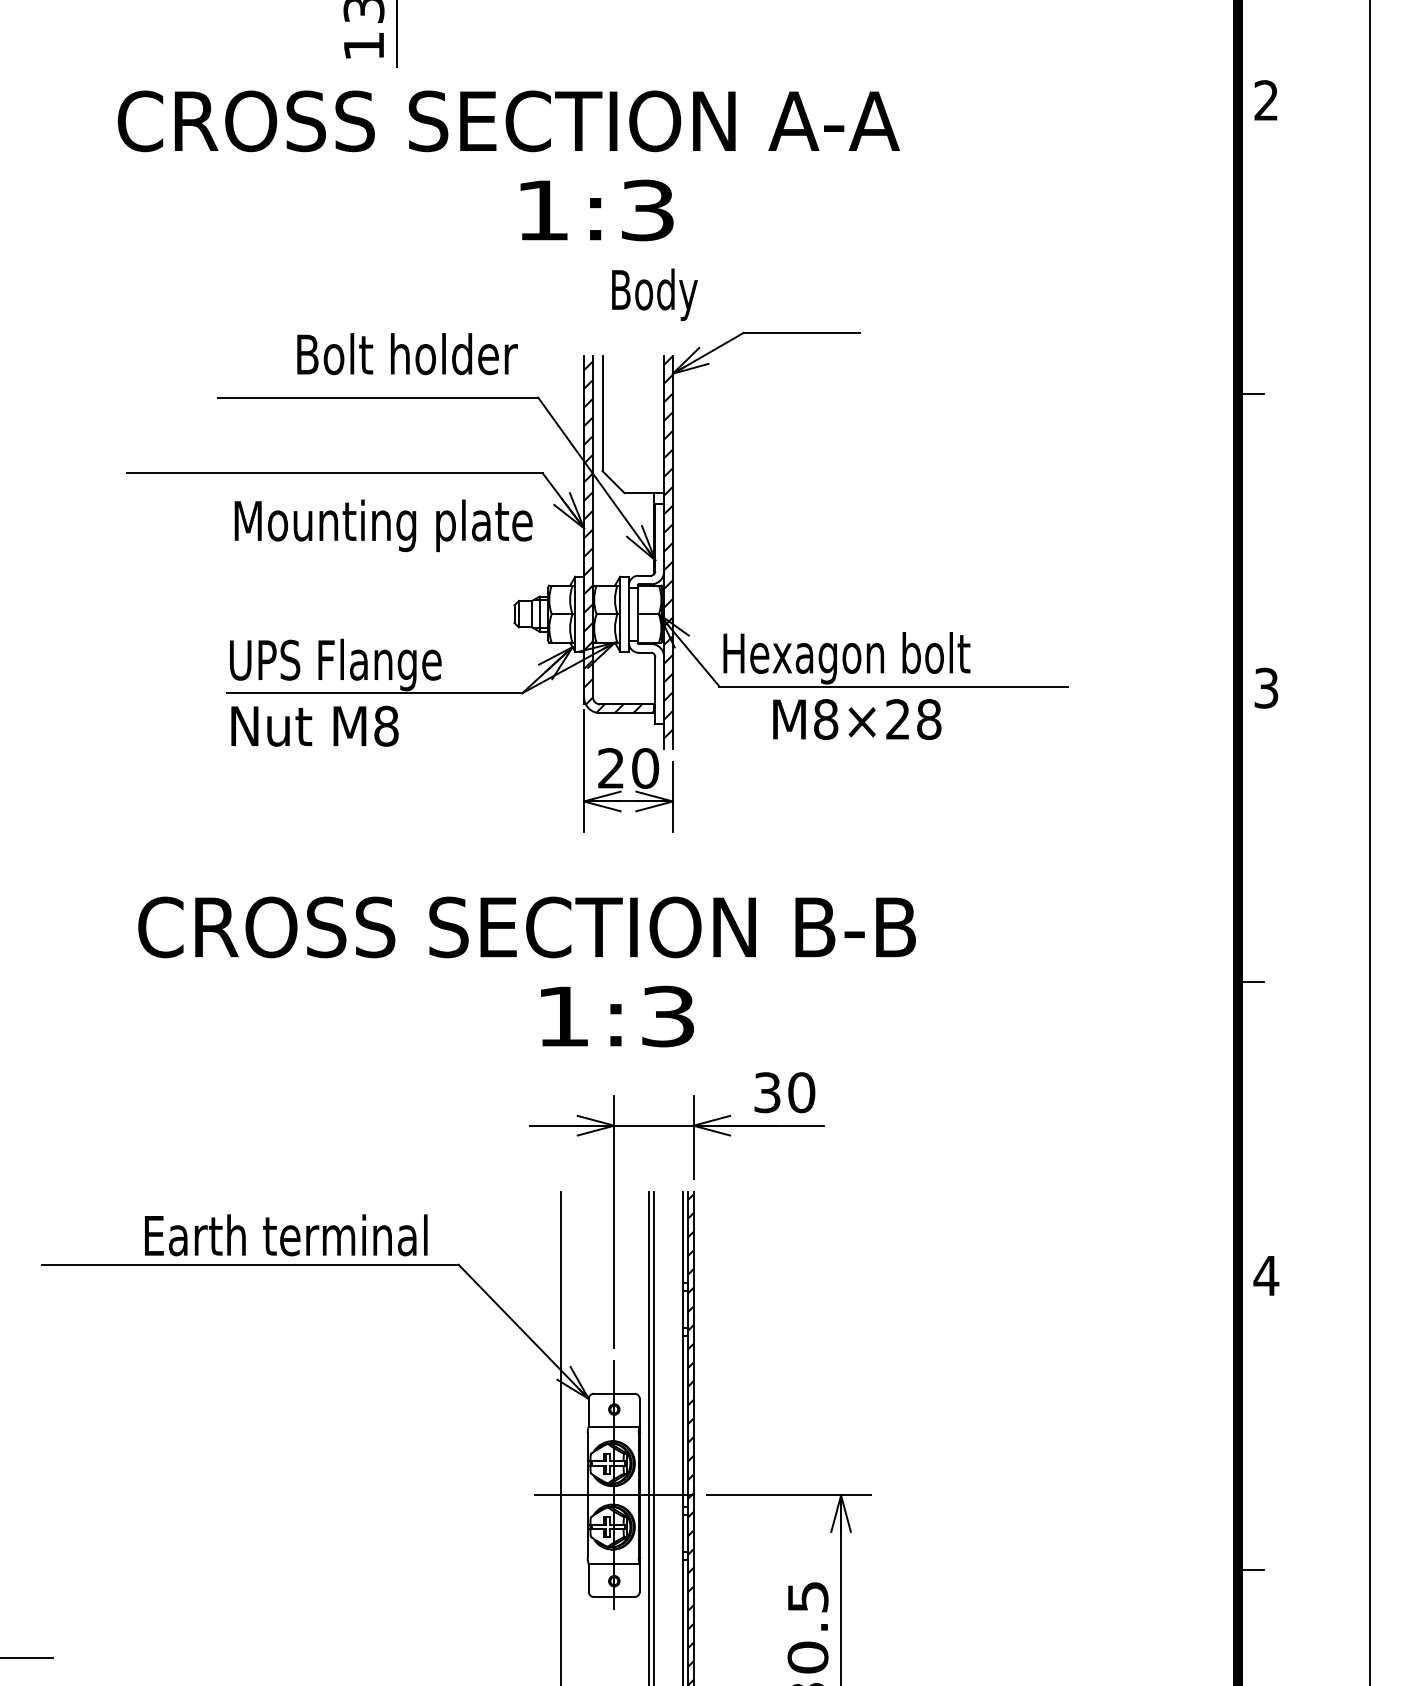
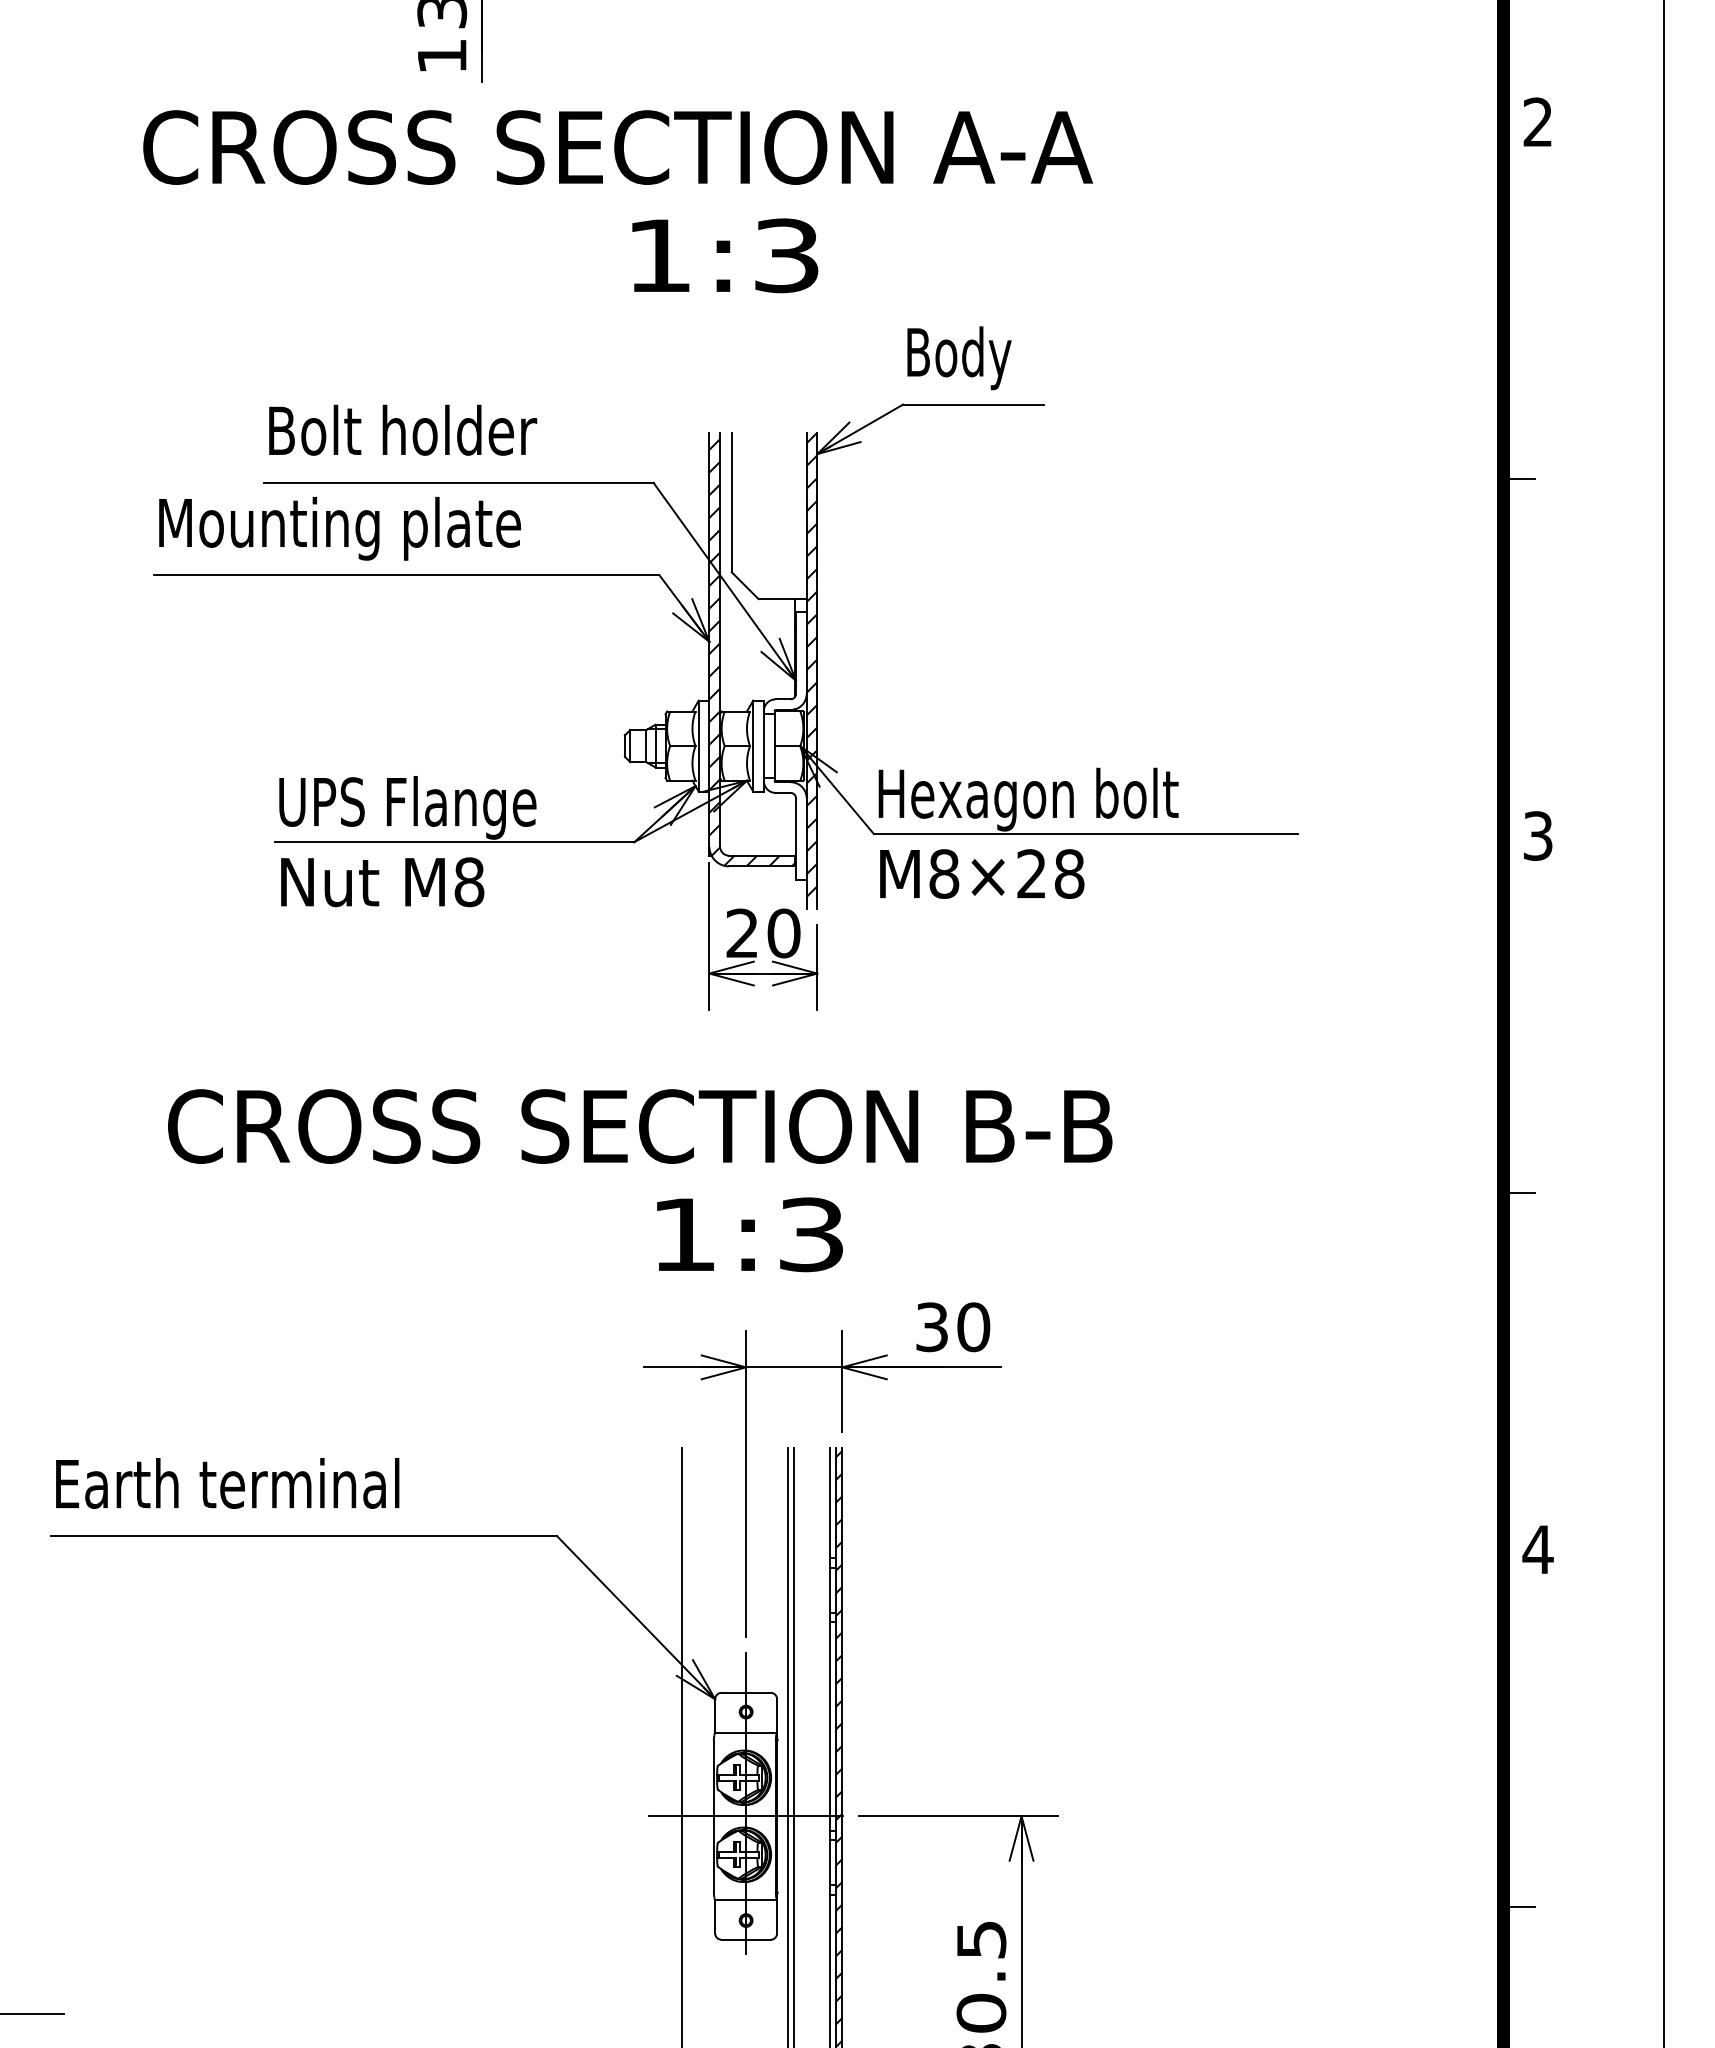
text: (654, 295) -> (959, 358), moved
text: (407, 353) -> (403, 429), moved
text: (383, 525) -> (339, 528), moved
text: (857, 719) -> (982, 873), moved
text: (286, 1235) -> (227, 1483), moved

